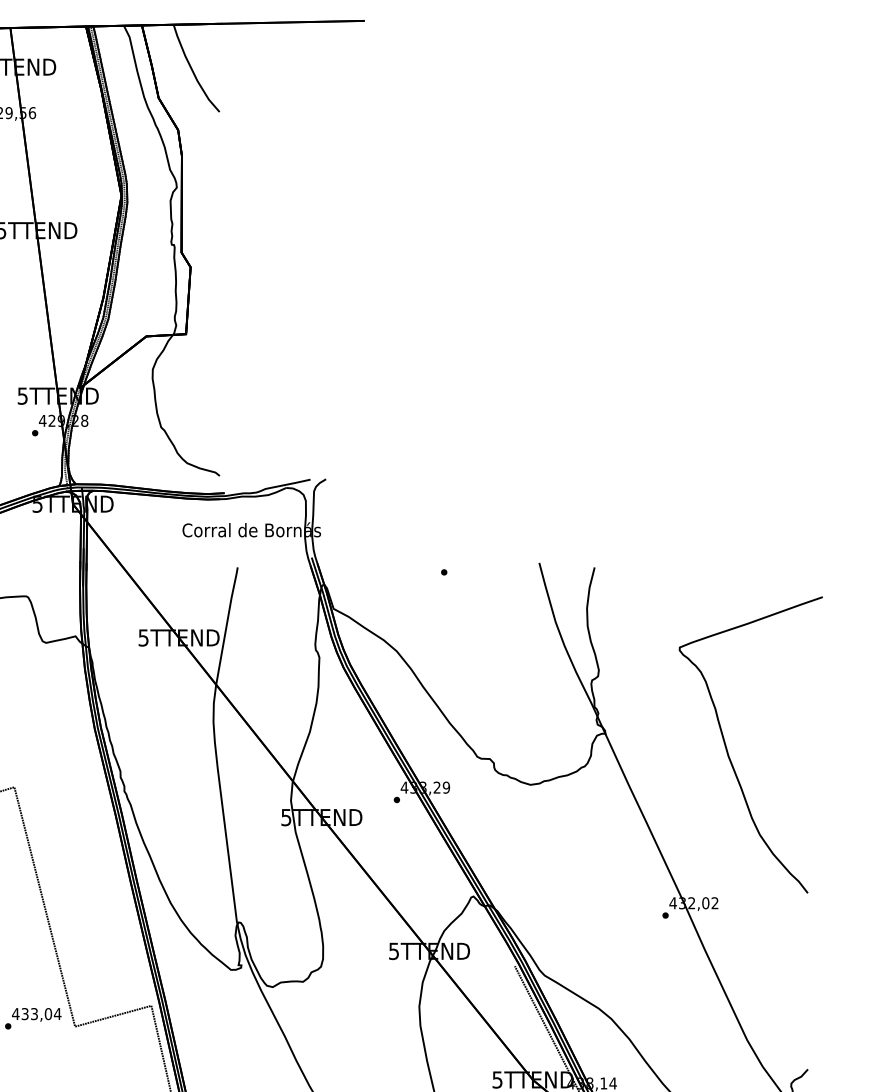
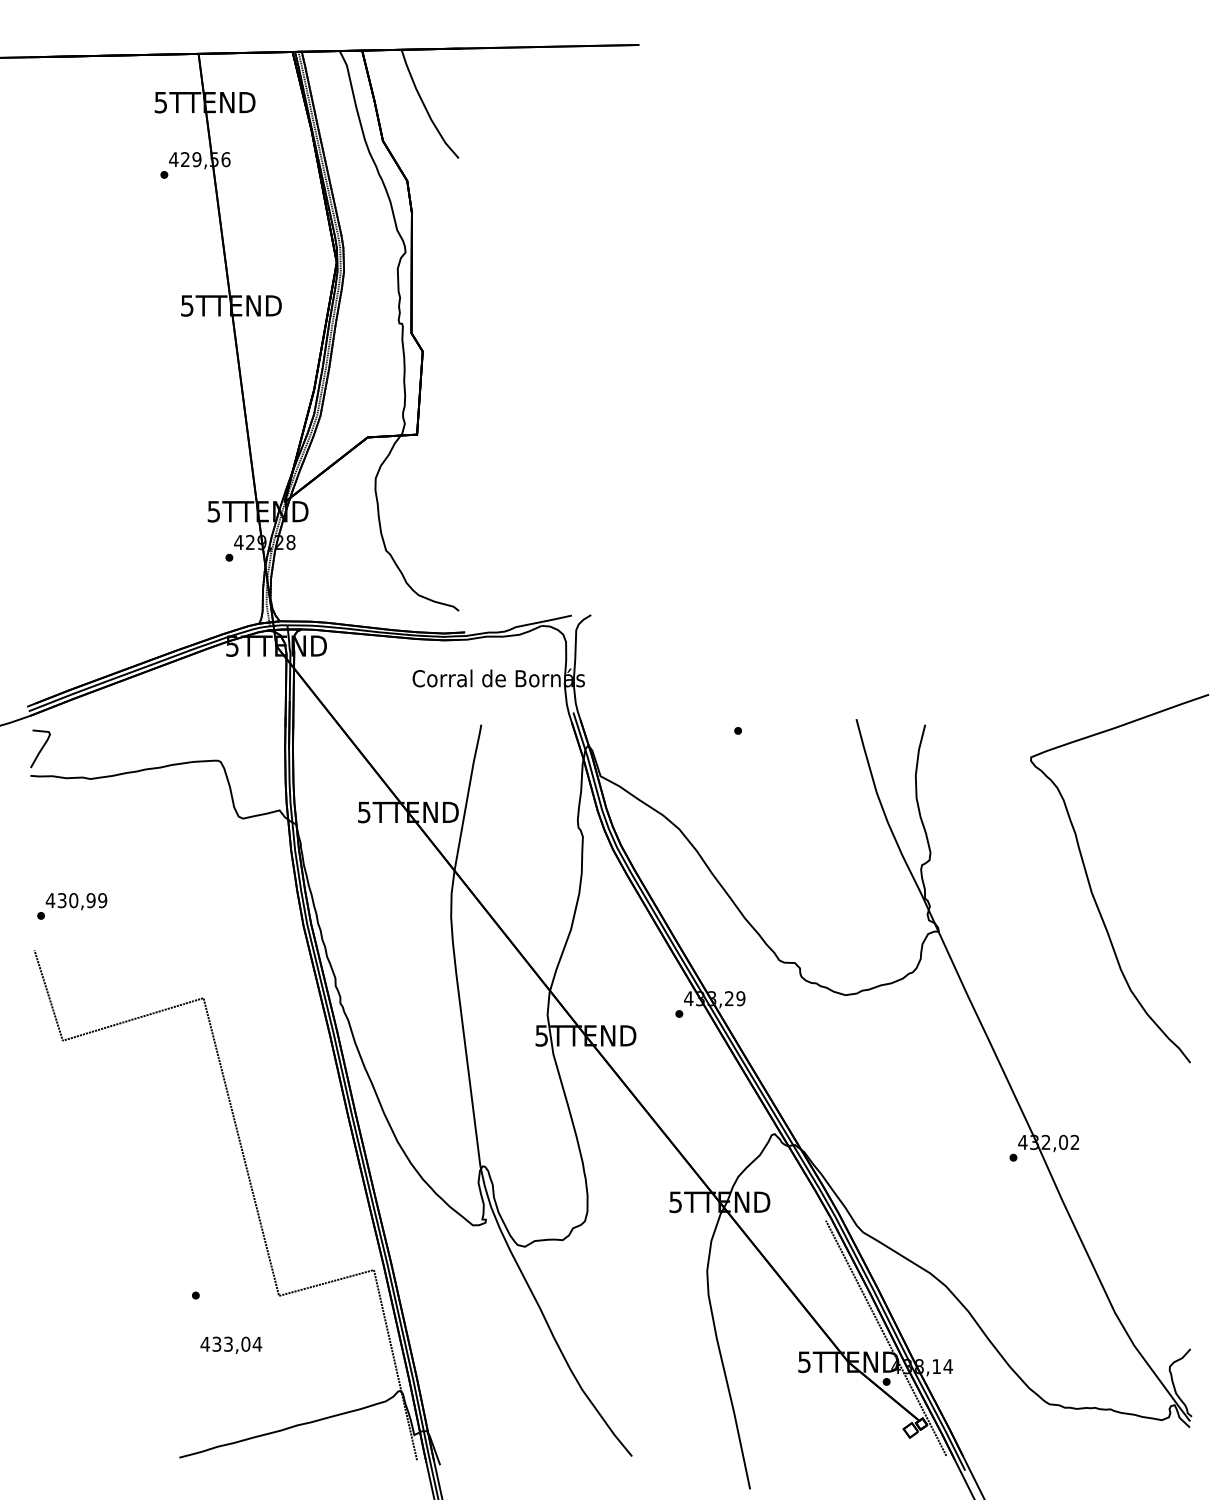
curve: (728, 752) -> (1091, 887), moved
text: (36, 1014) -> (231, 1344), moved

